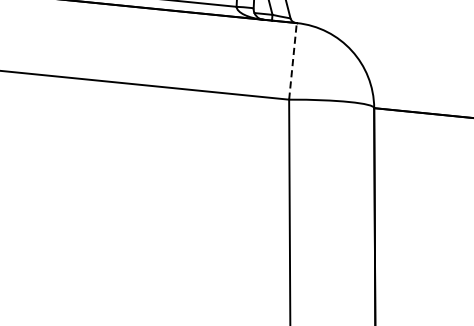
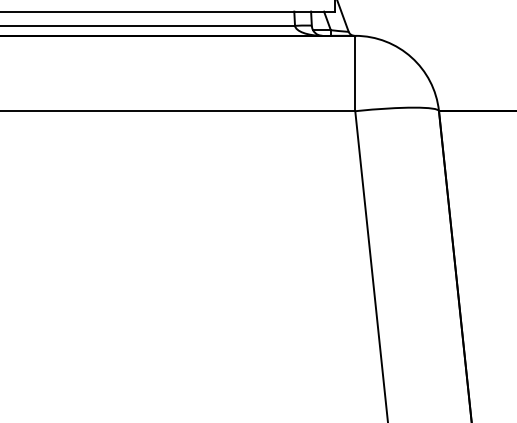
line: (293, 61) -> (355, 73), dashed -> solid

